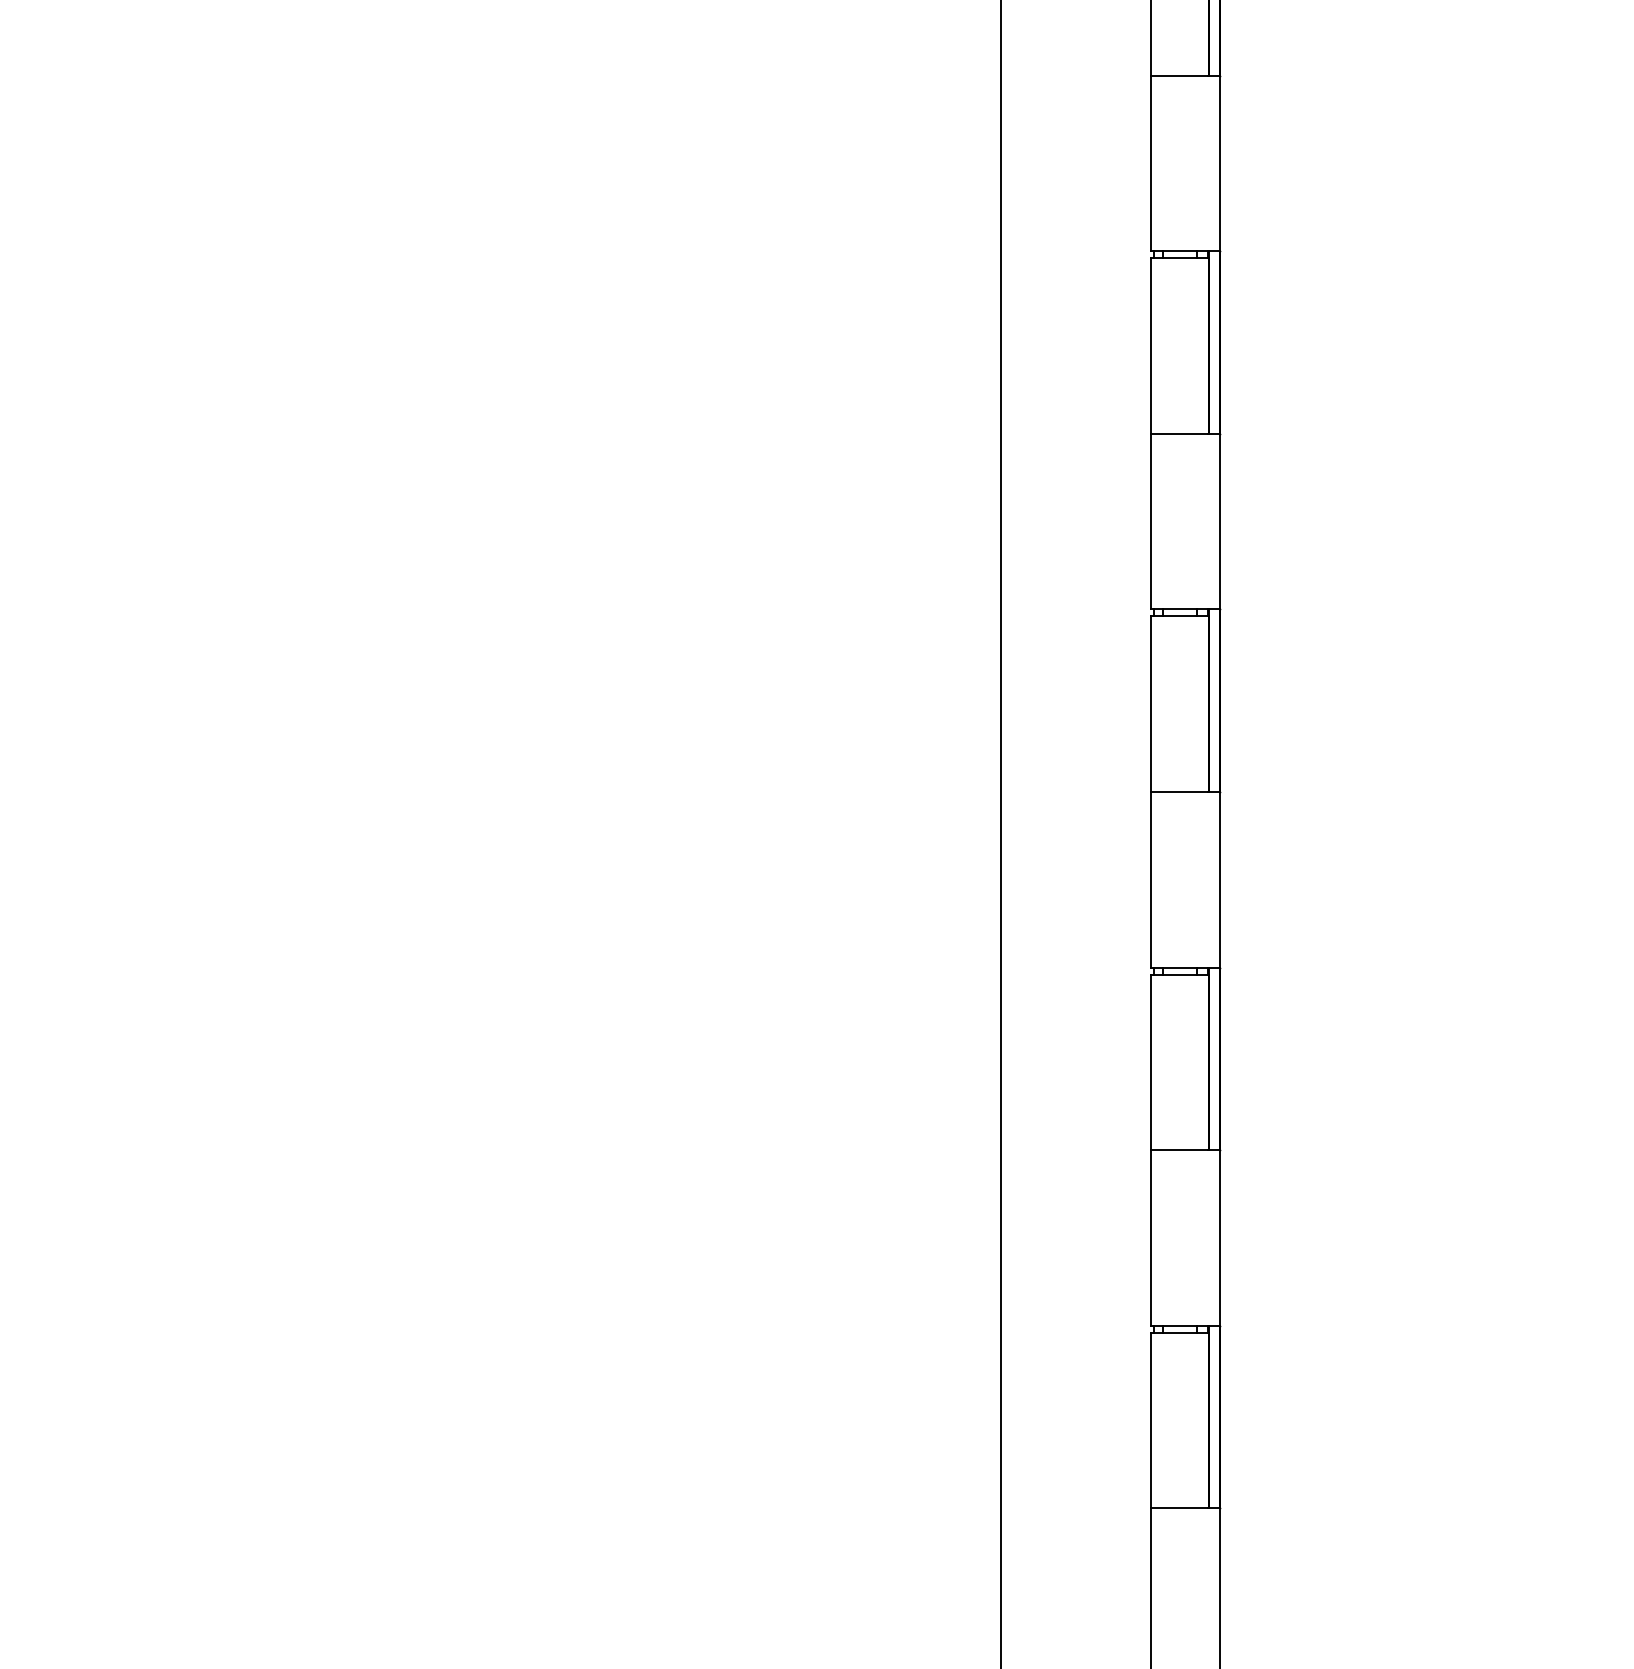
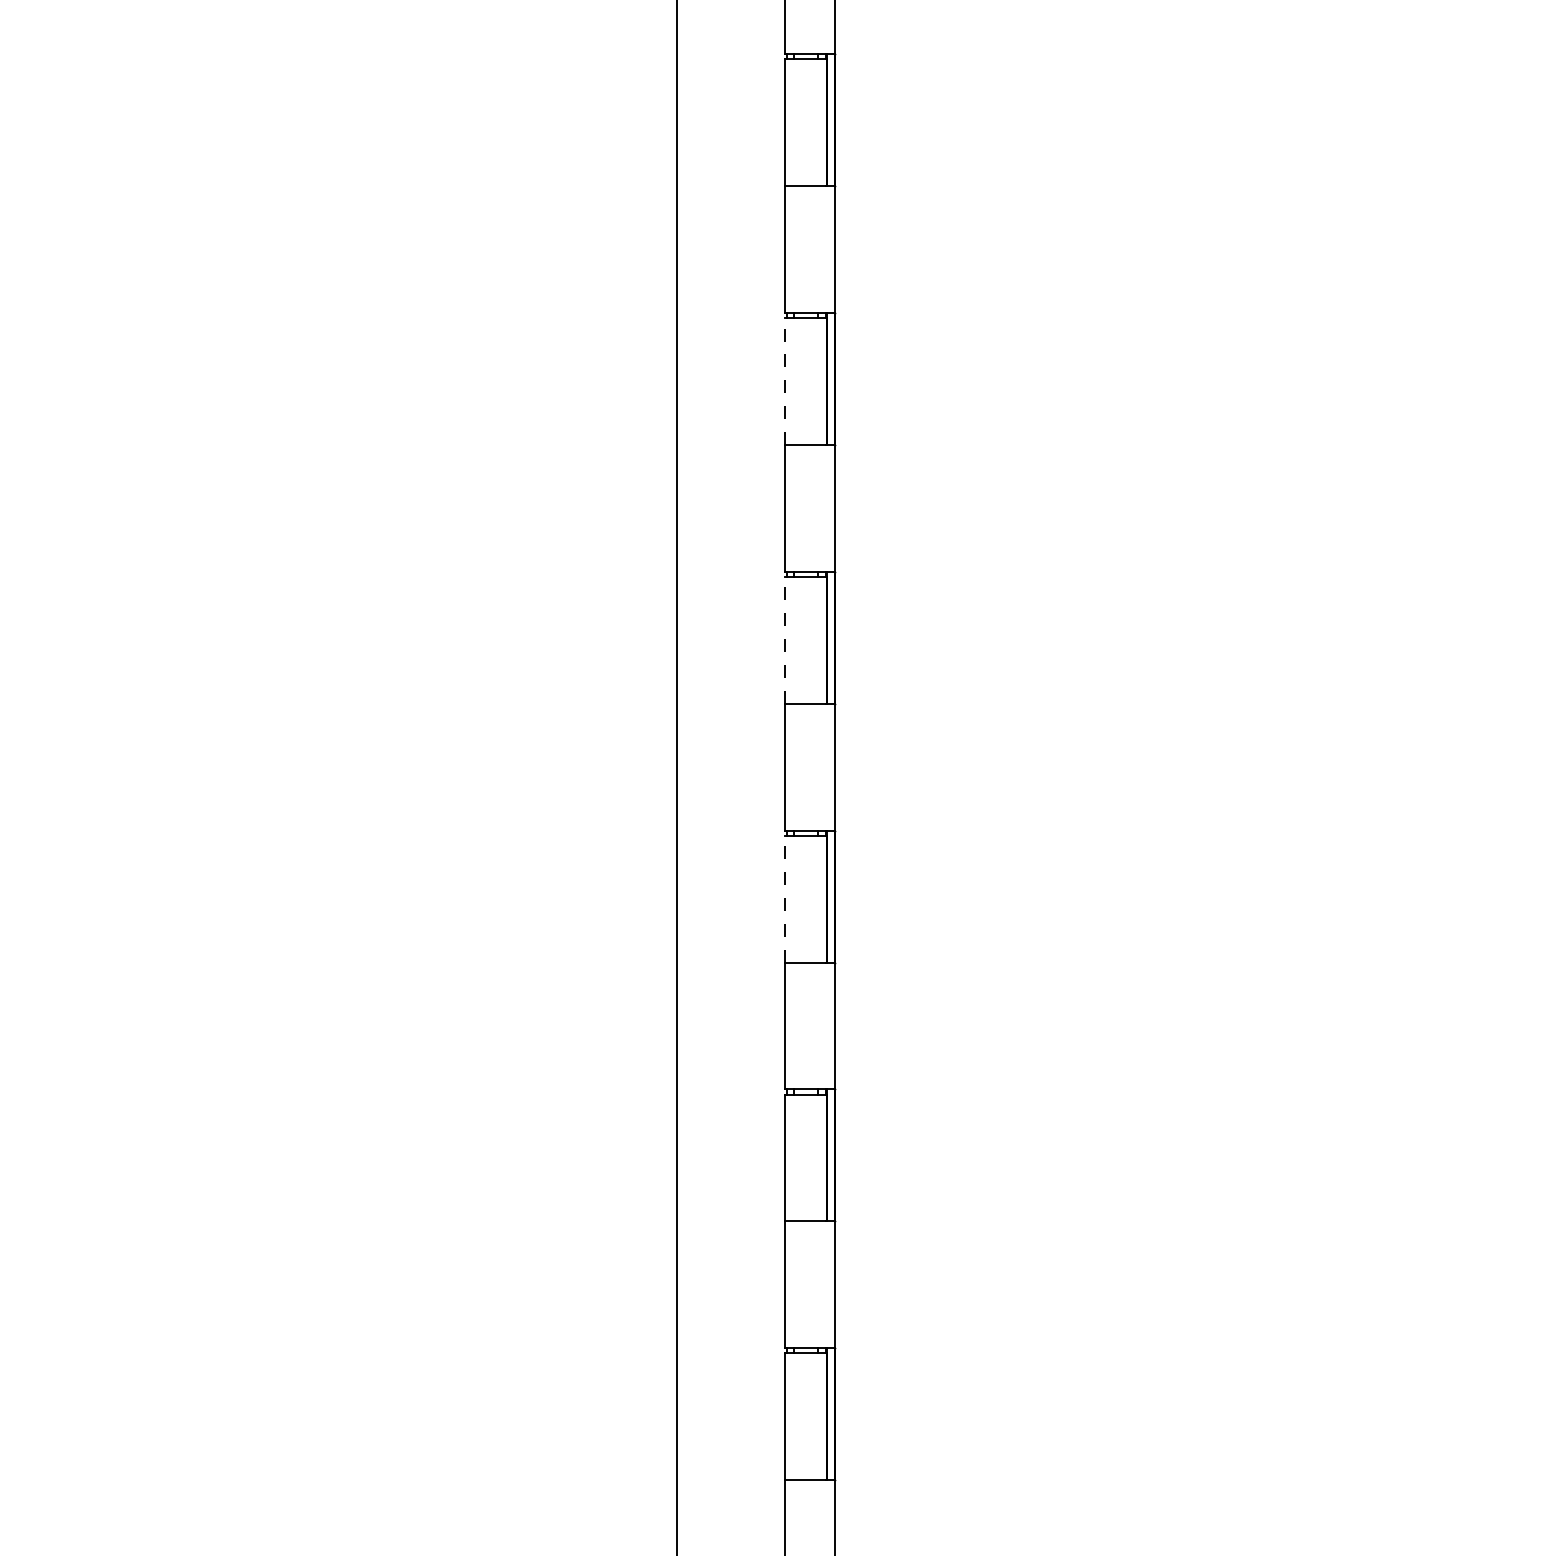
line: (1151, 345) -> (785, 381), solid -> dashed
line: (1151, 702) -> (785, 639), solid -> dashed
line: (1151, 1061) -> (785, 898), solid -> dashed

